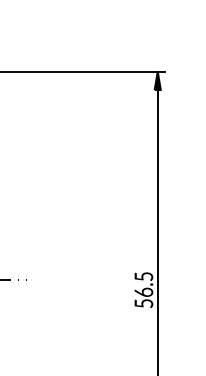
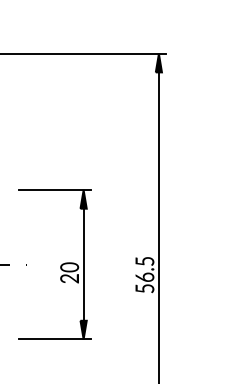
part: (60, 280) -> (60, 265), added

